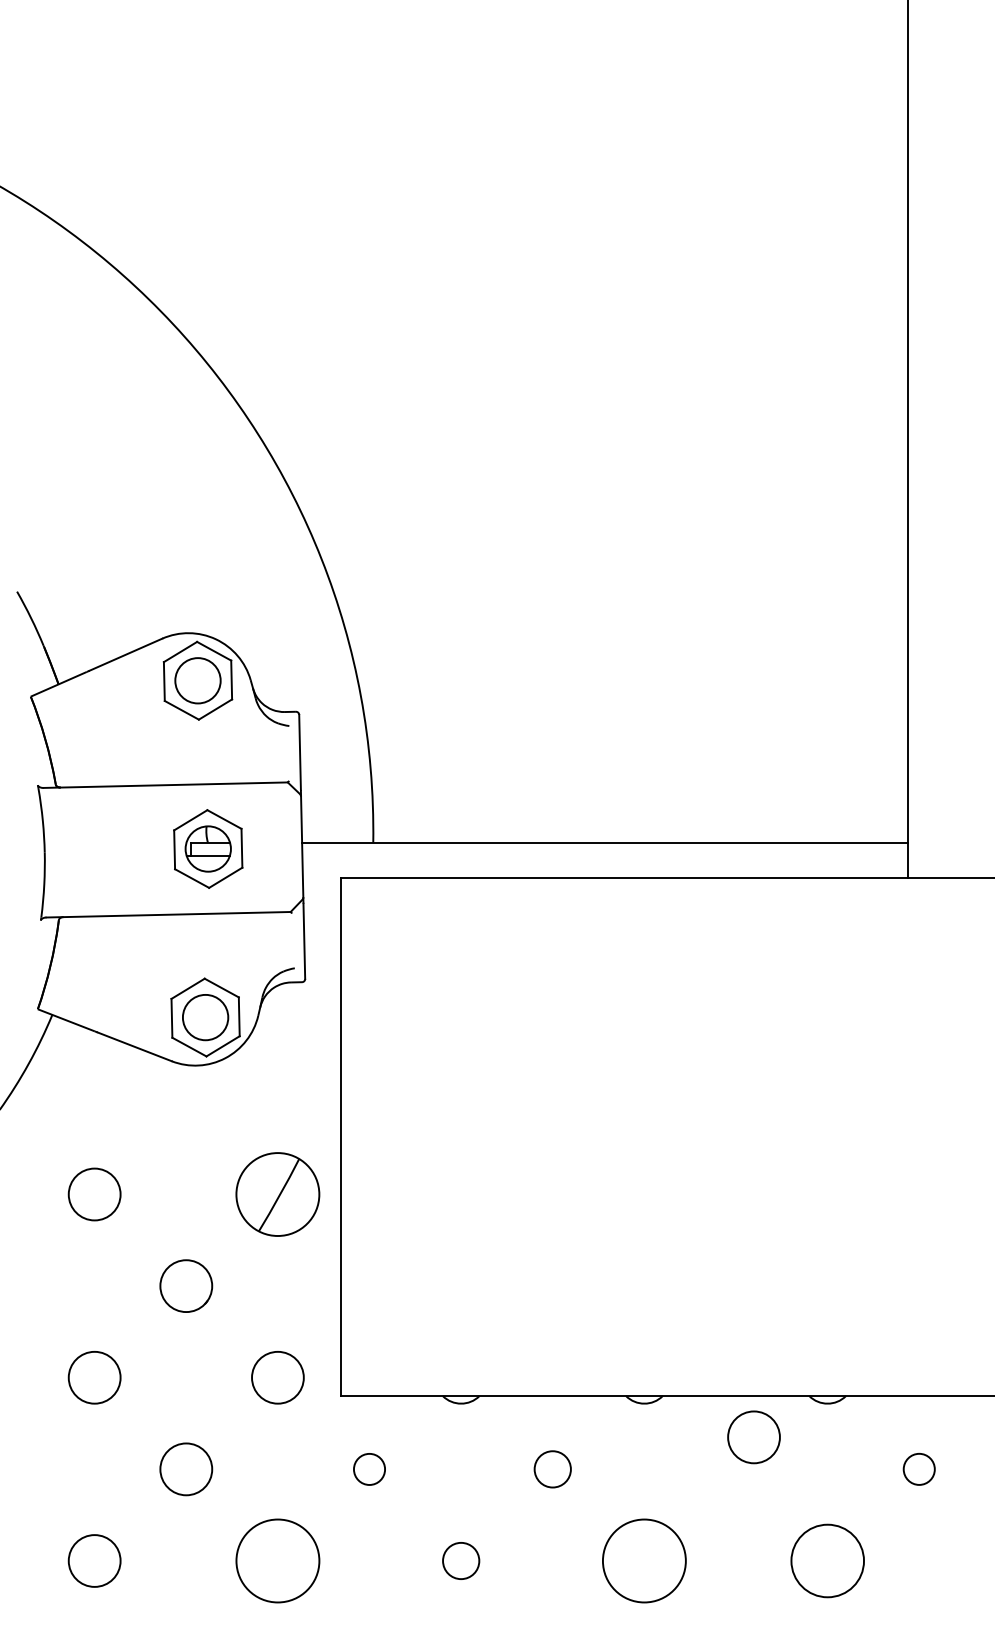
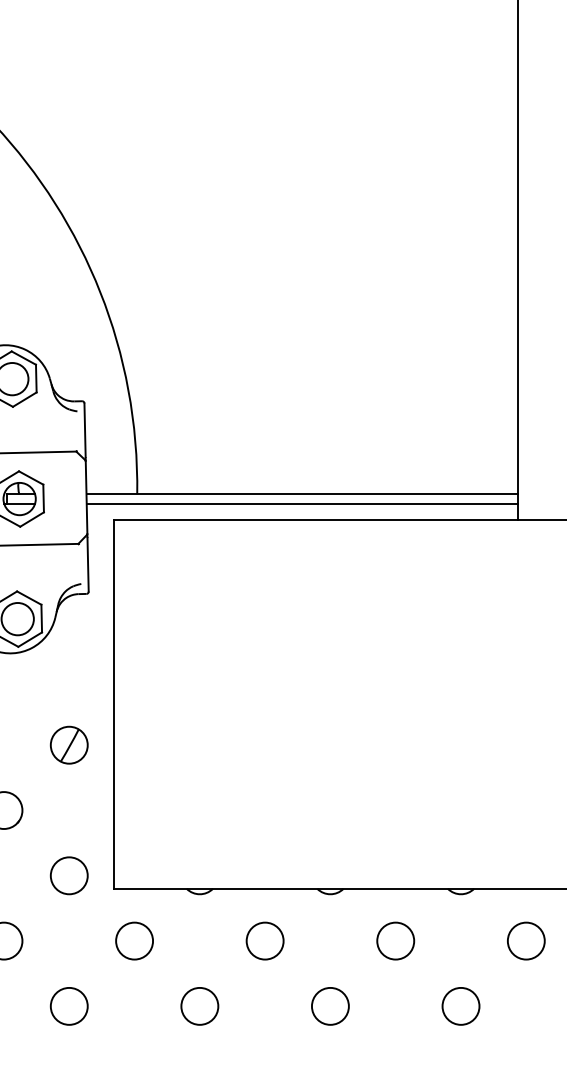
line: (604, 855) -> (301, 503), added
part: (277, 1194) -> (68, 745), size x0.62
circle: (753, 1437) -> (395, 941), moved
circle: (369, 1469) -> (134, 941), size x1.67
circle: (552, 1469) -> (264, 941), size x1.43
circle: (919, 1469) -> (526, 941), size x1.67
circle: (277, 1560) -> (68, 1006), size x0.62
circle: (461, 1560) -> (200, 1006), size x1.43
circle: (644, 1560) -> (330, 1006), size x0.62
circle: (827, 1560) -> (460, 1006), size x0.71

